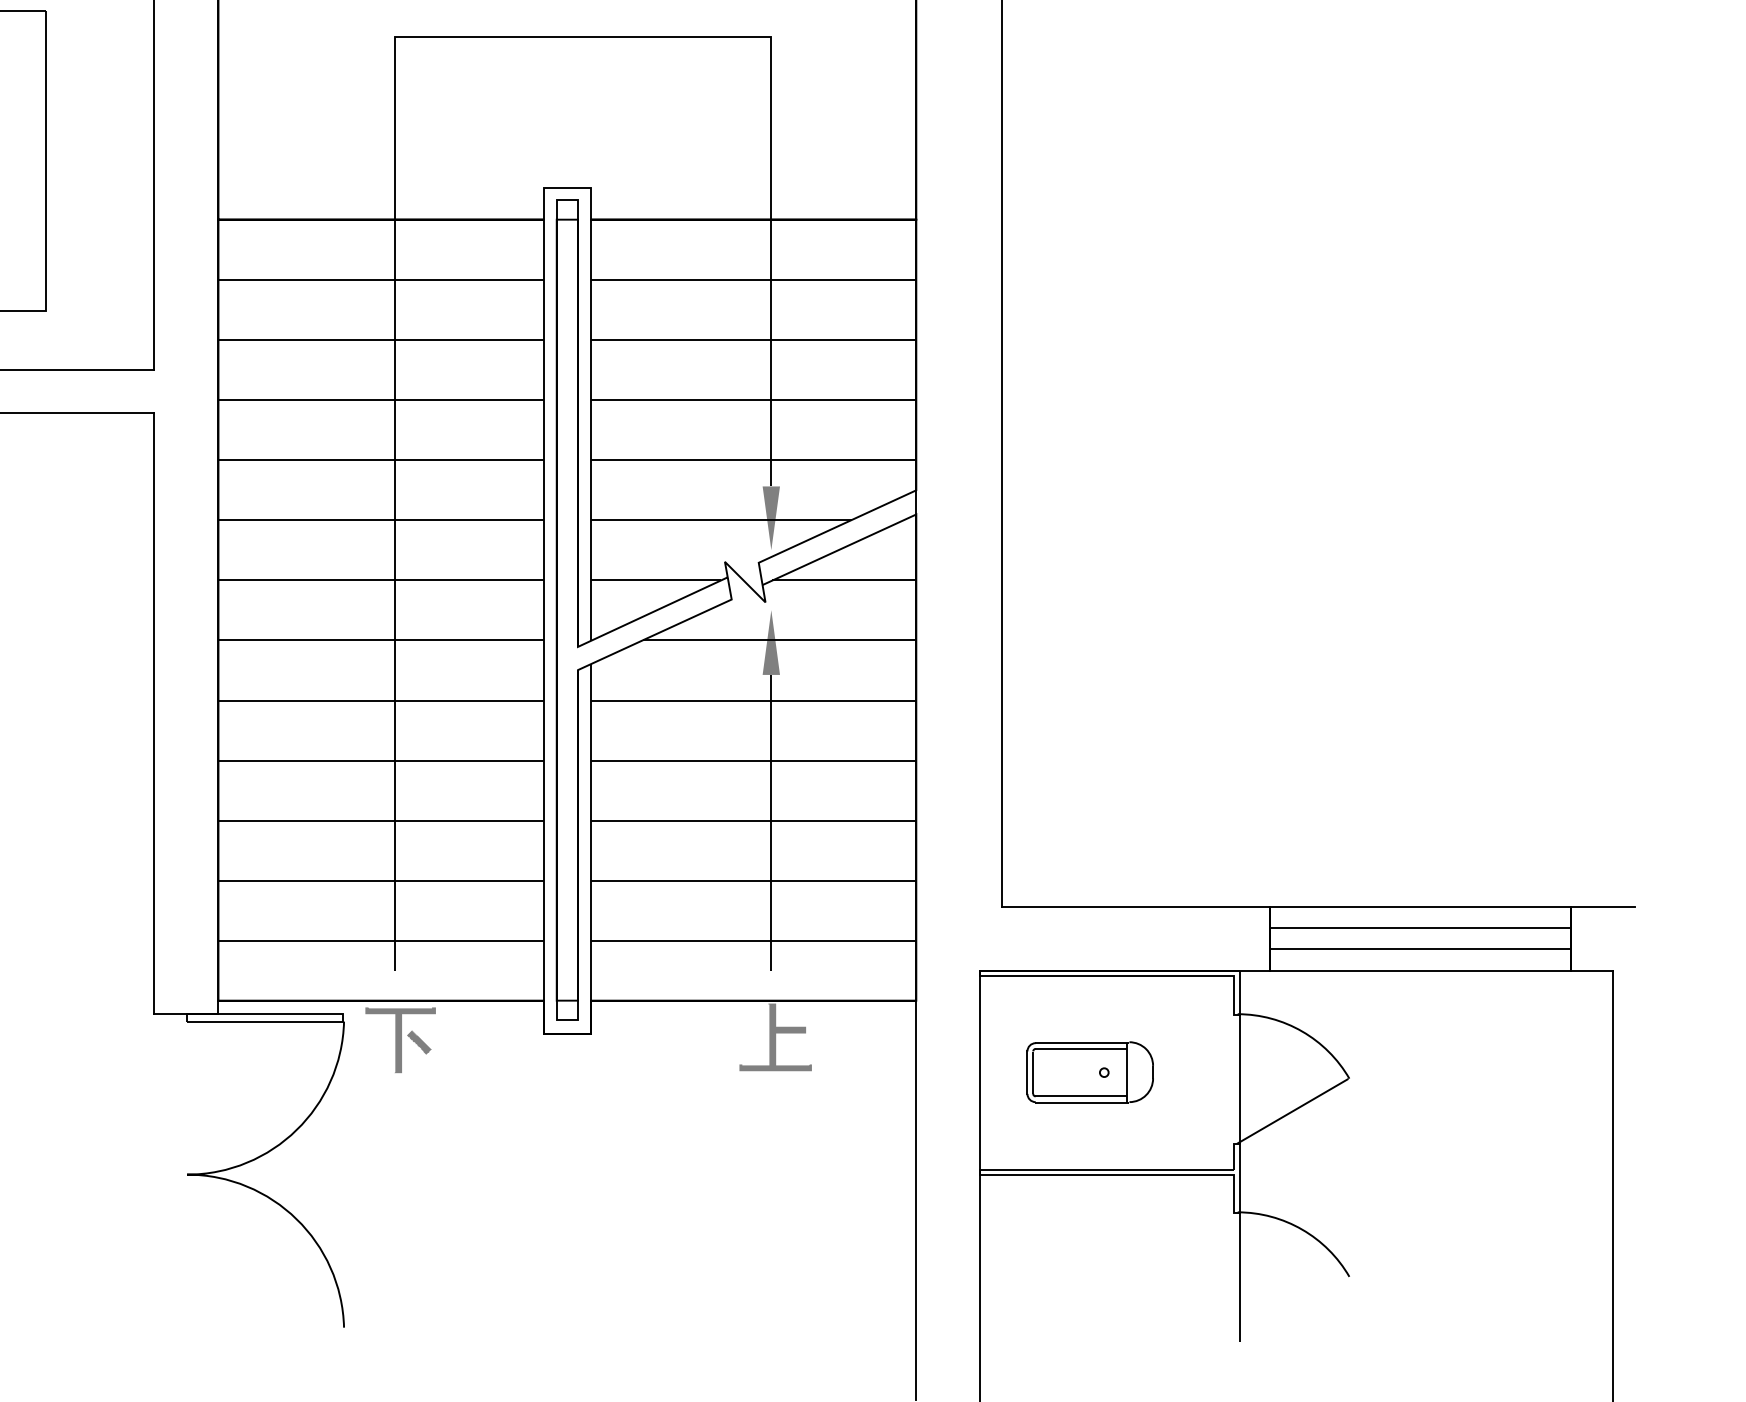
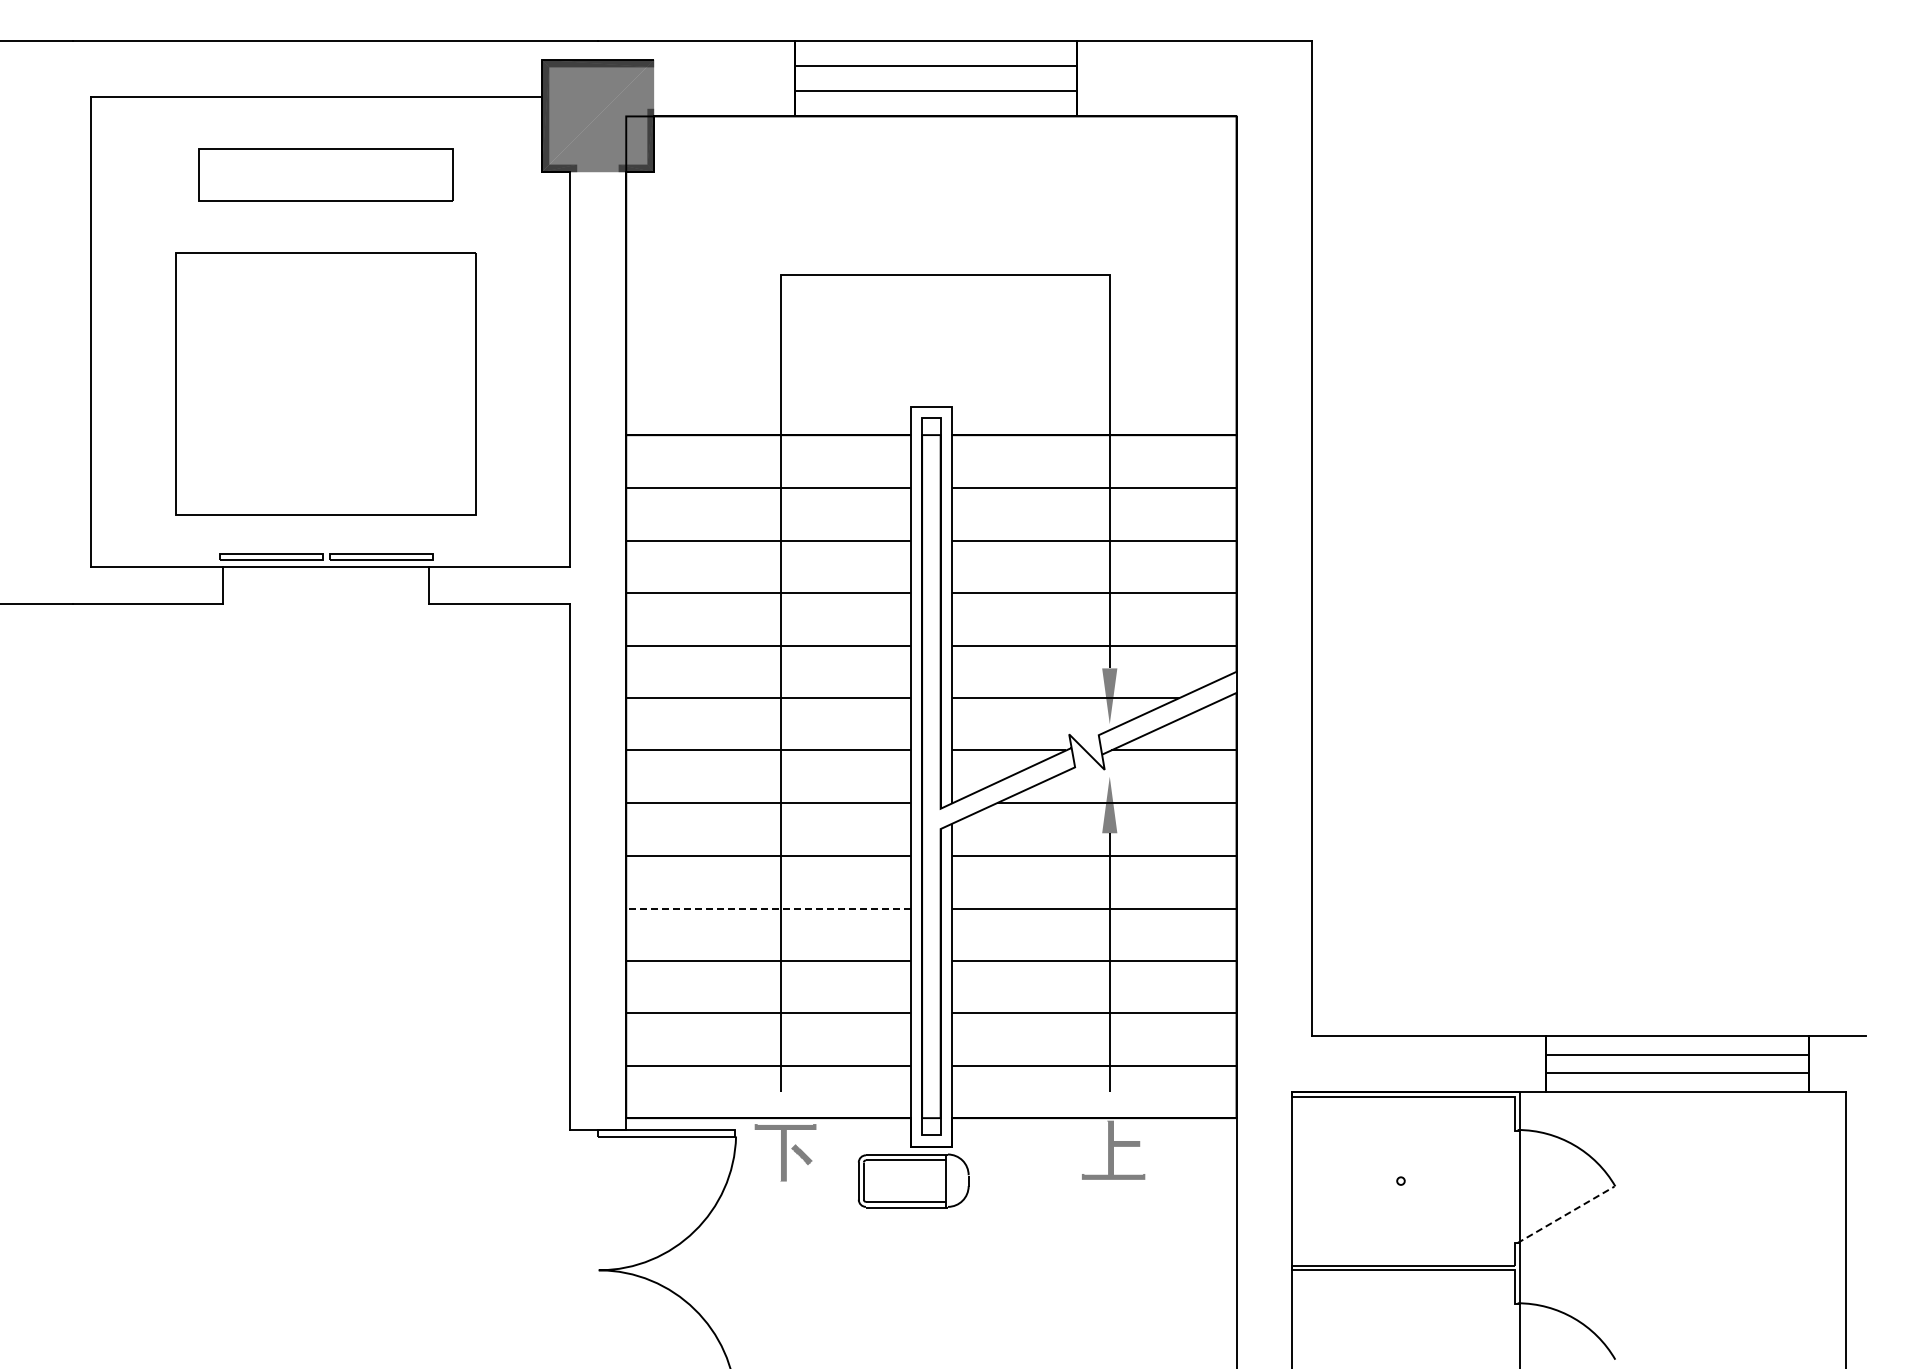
line: (381, 760) -> (768, 908), solid -> dashed
part: (1090, 1071) -> (913, 1180), moved
line: (1293, 1110) -> (1566, 1214), solid -> dashed

